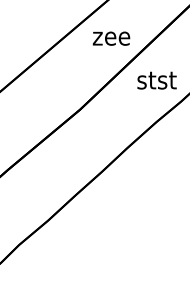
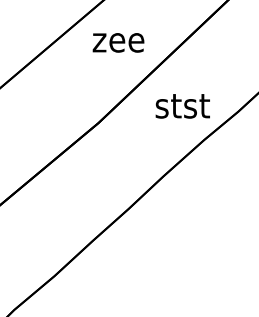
text: (111, 38) -> (118, 42), moved
text: (156, 80) -> (182, 106), moved

